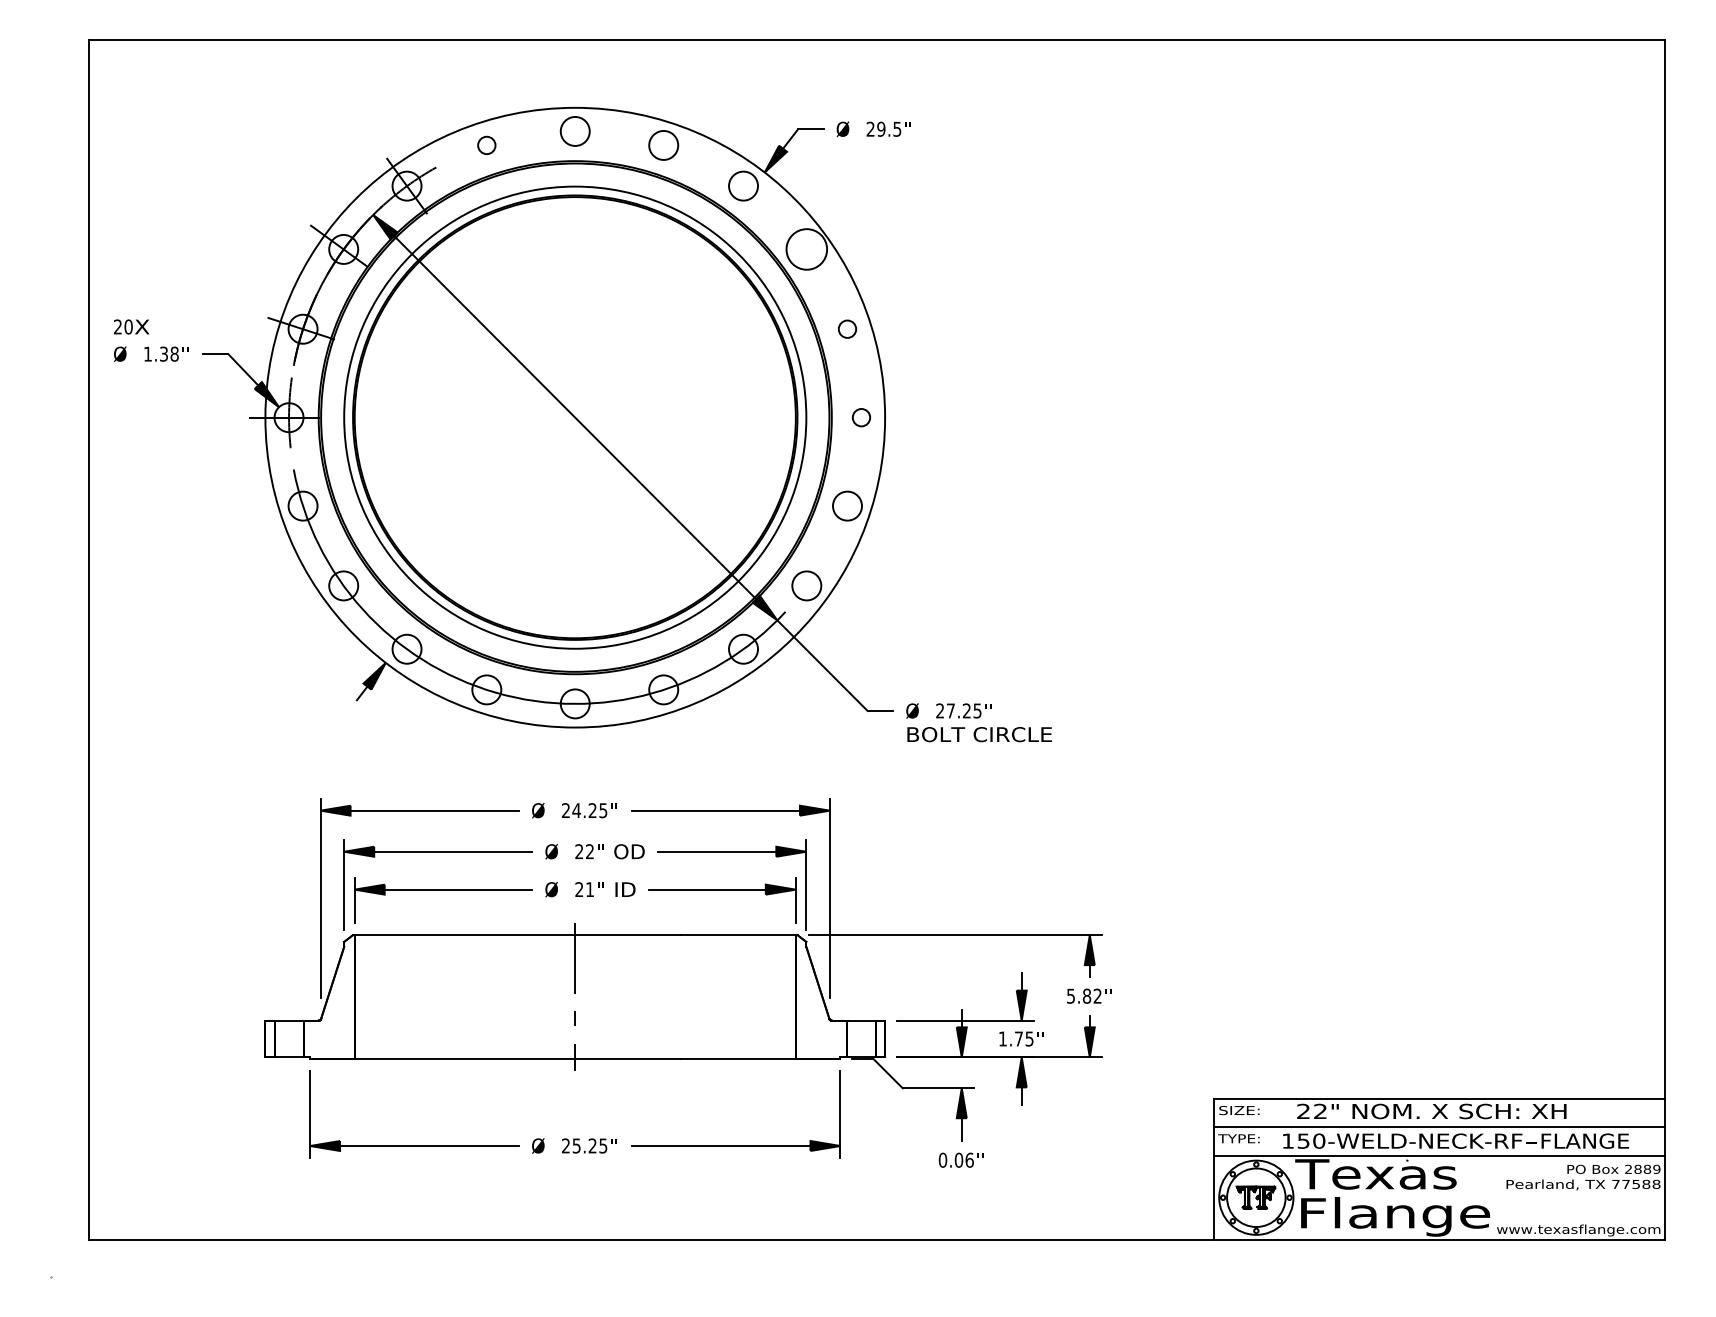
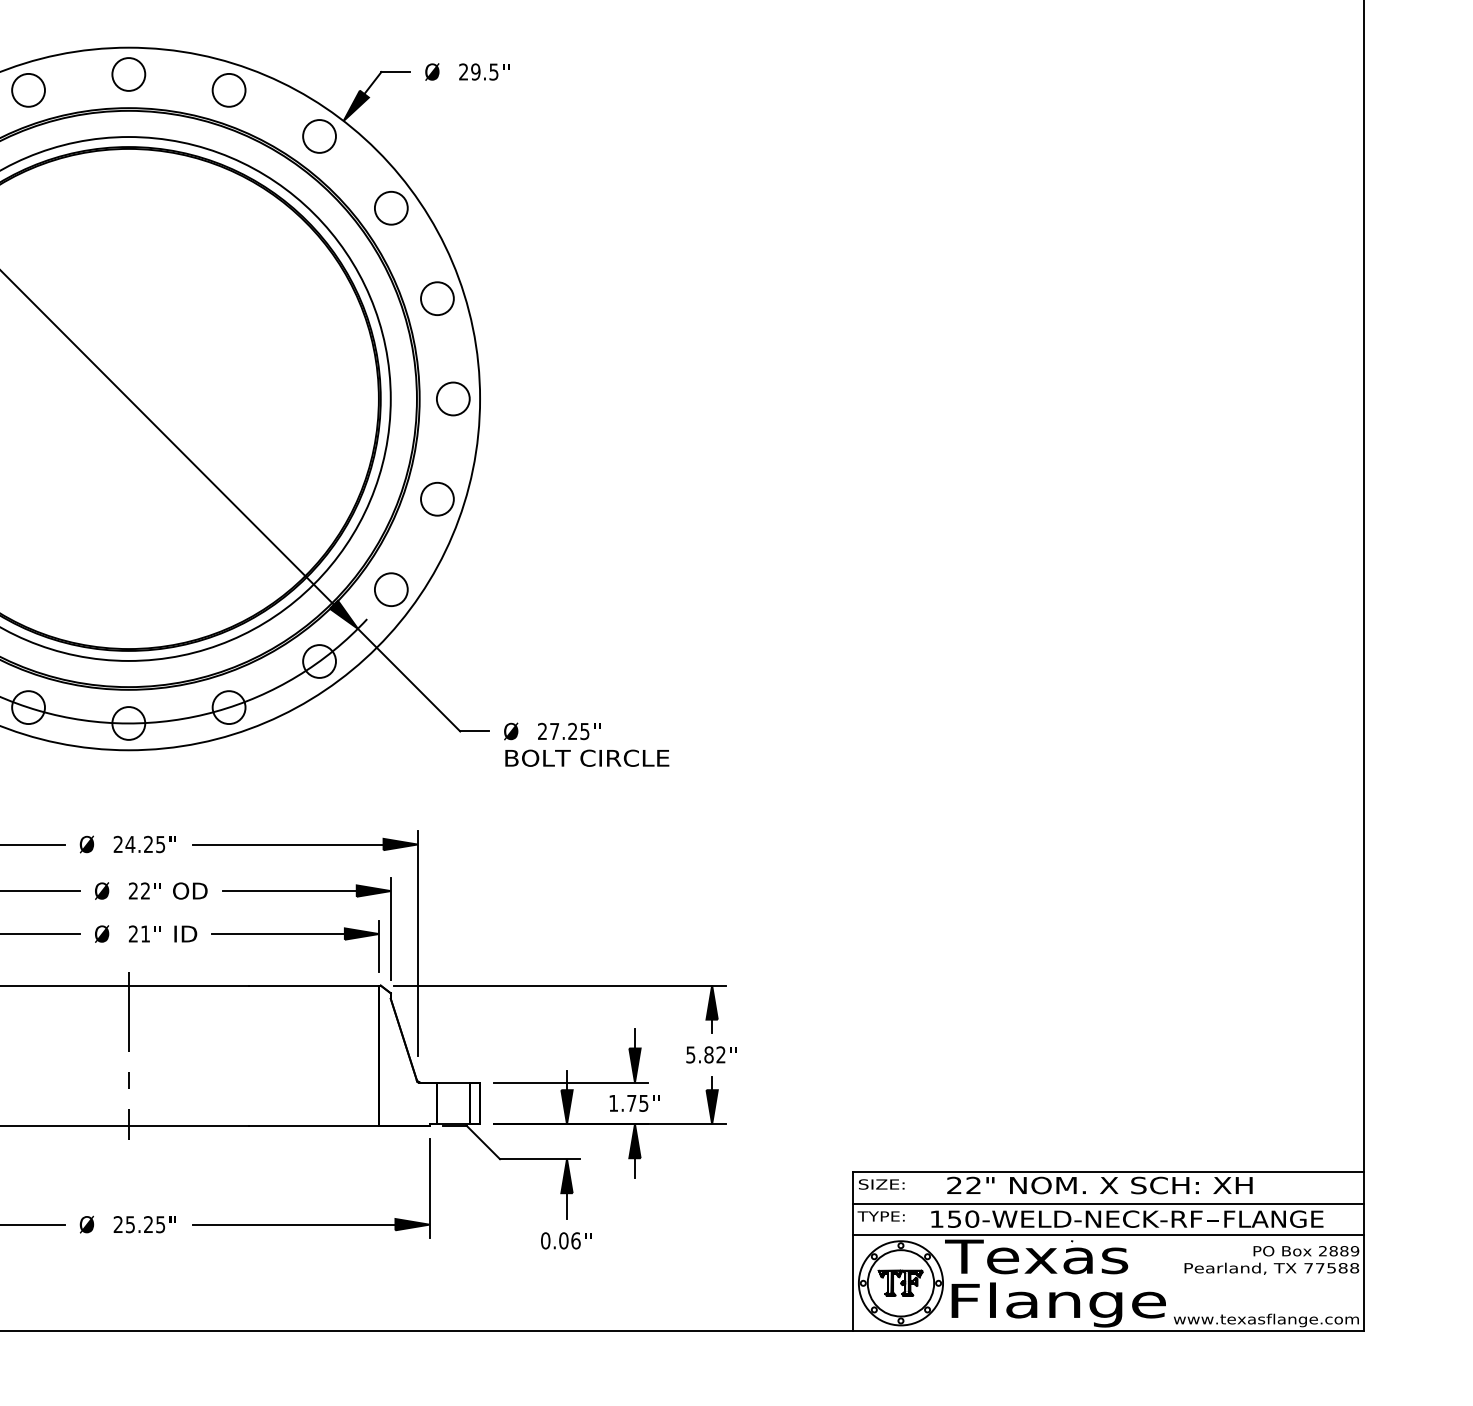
circle: (486, 144) -> (28, 89), size x1.67
circle: (806, 248) -> (390, 207), size x0.71
circle: (847, 328) -> (437, 297), size x1.67
circle: (861, 417) -> (453, 398), size x1.67

